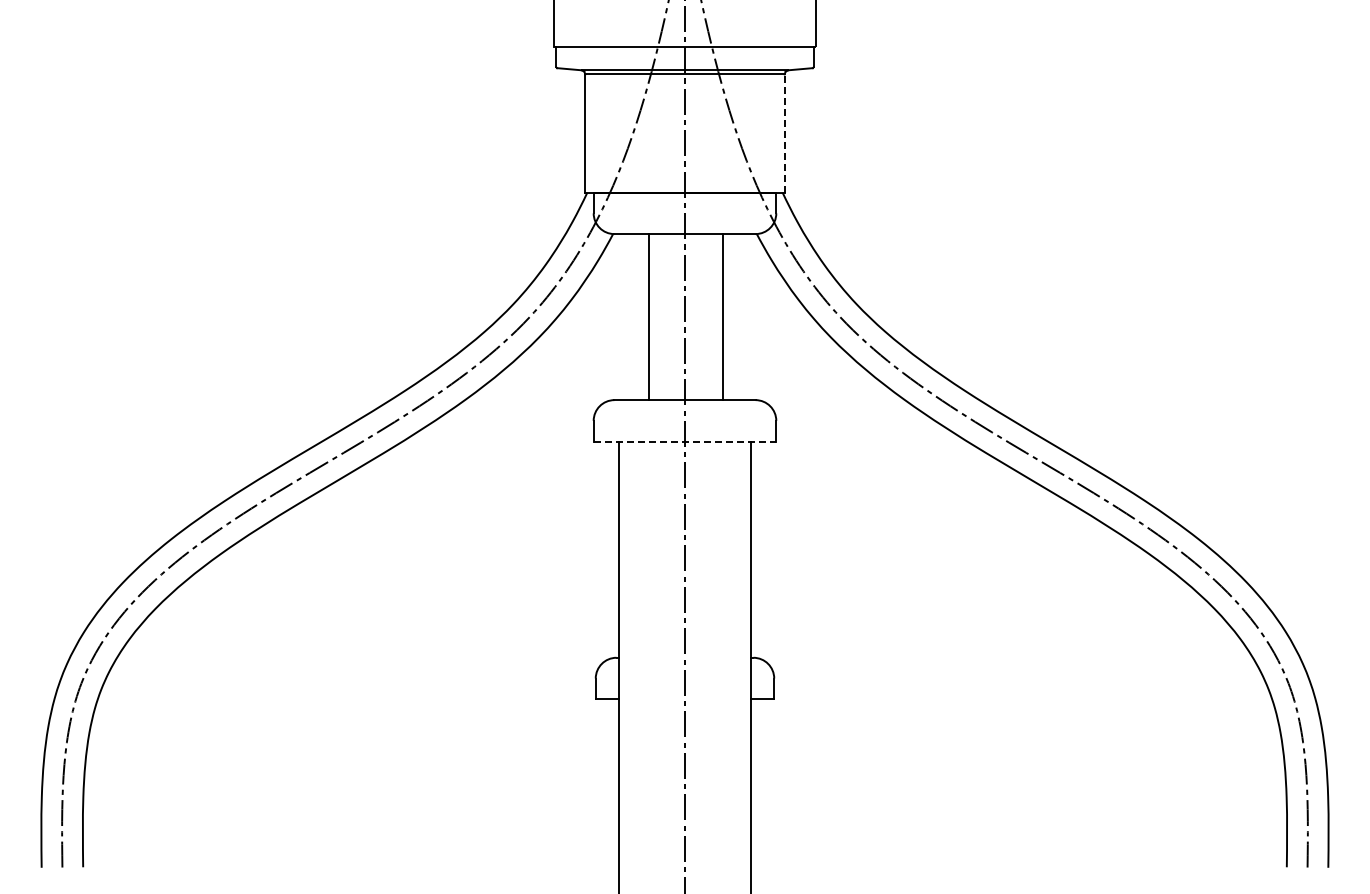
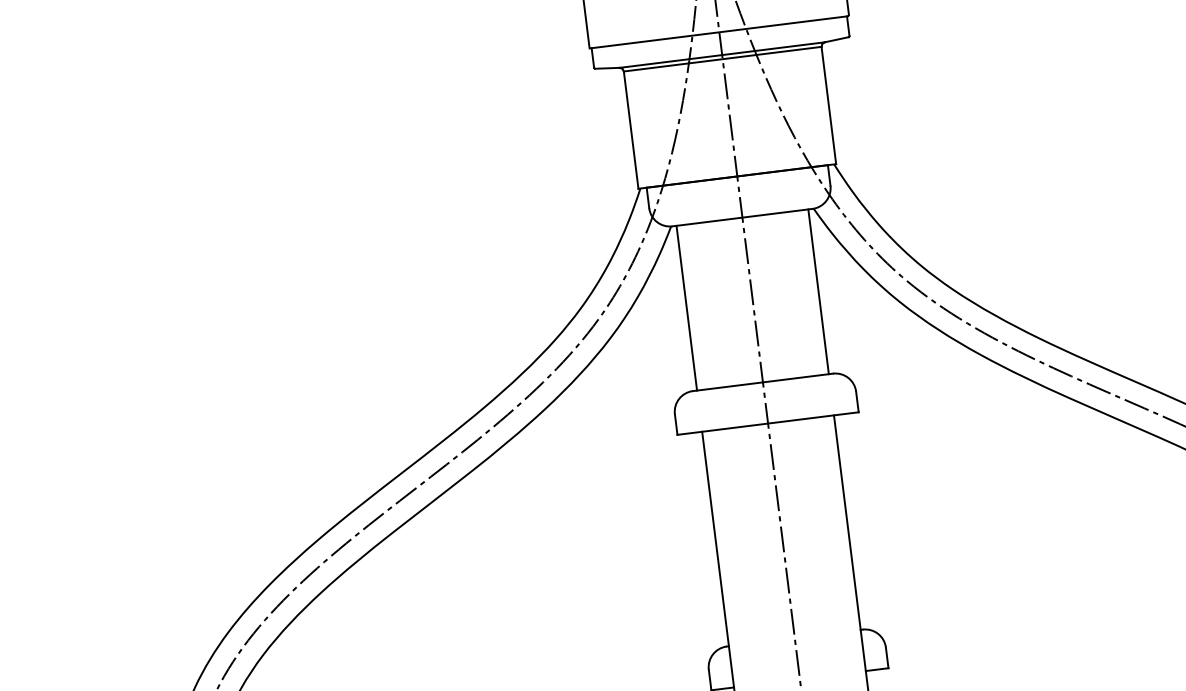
line: (784, 133) -> (828, 105), dashed -> solid
line: (648, 317) -> (686, 308), moved
line: (723, 317) -> (818, 292), moved
line: (685, 441) -> (768, 423), dashed -> solid

